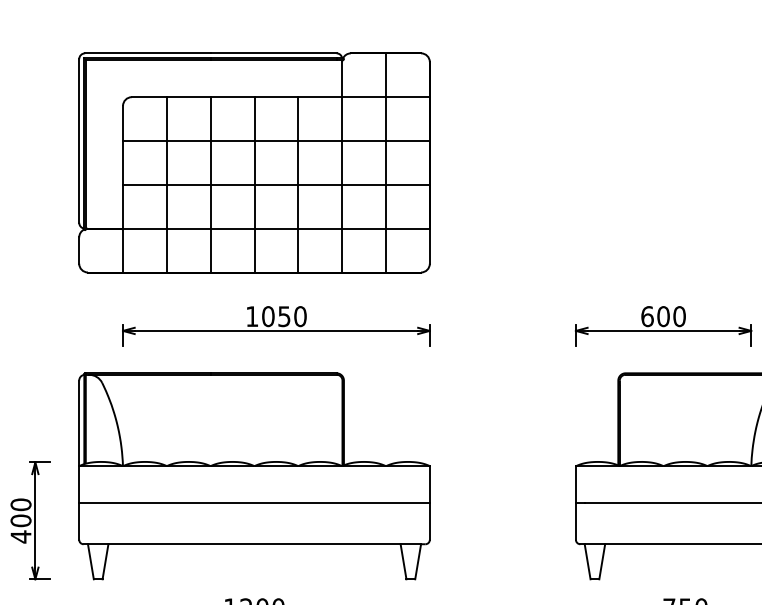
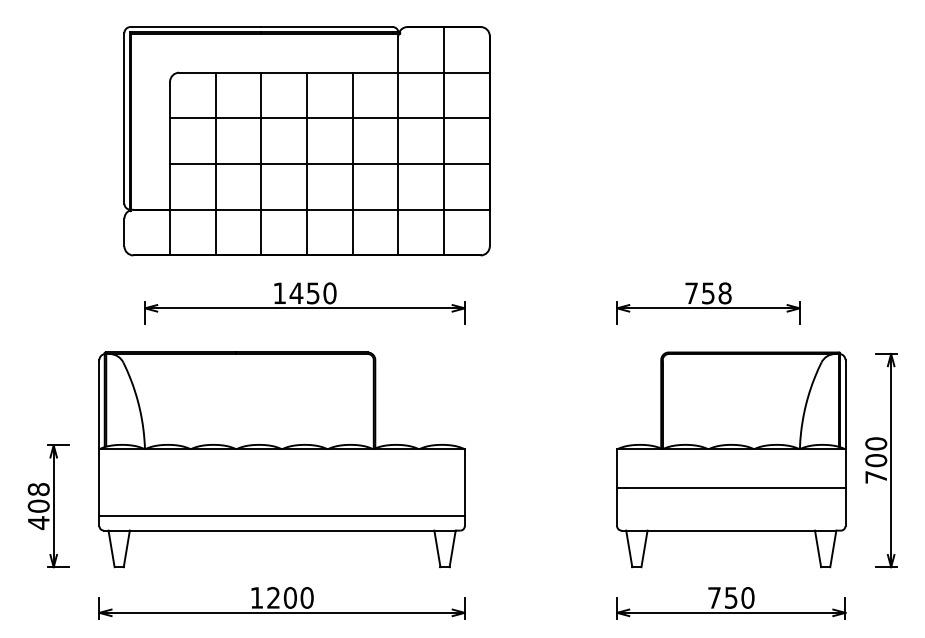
part: (253, 163) -> (306, 141), moved
text: (268, 316) -> (296, 293), 1050 -> 1450
text: (663, 316) -> (708, 293), 600 -> 758
line: (253, 503) -> (281, 516), moved
text: (20, 504) -> (38, 489), 400 -> 408

